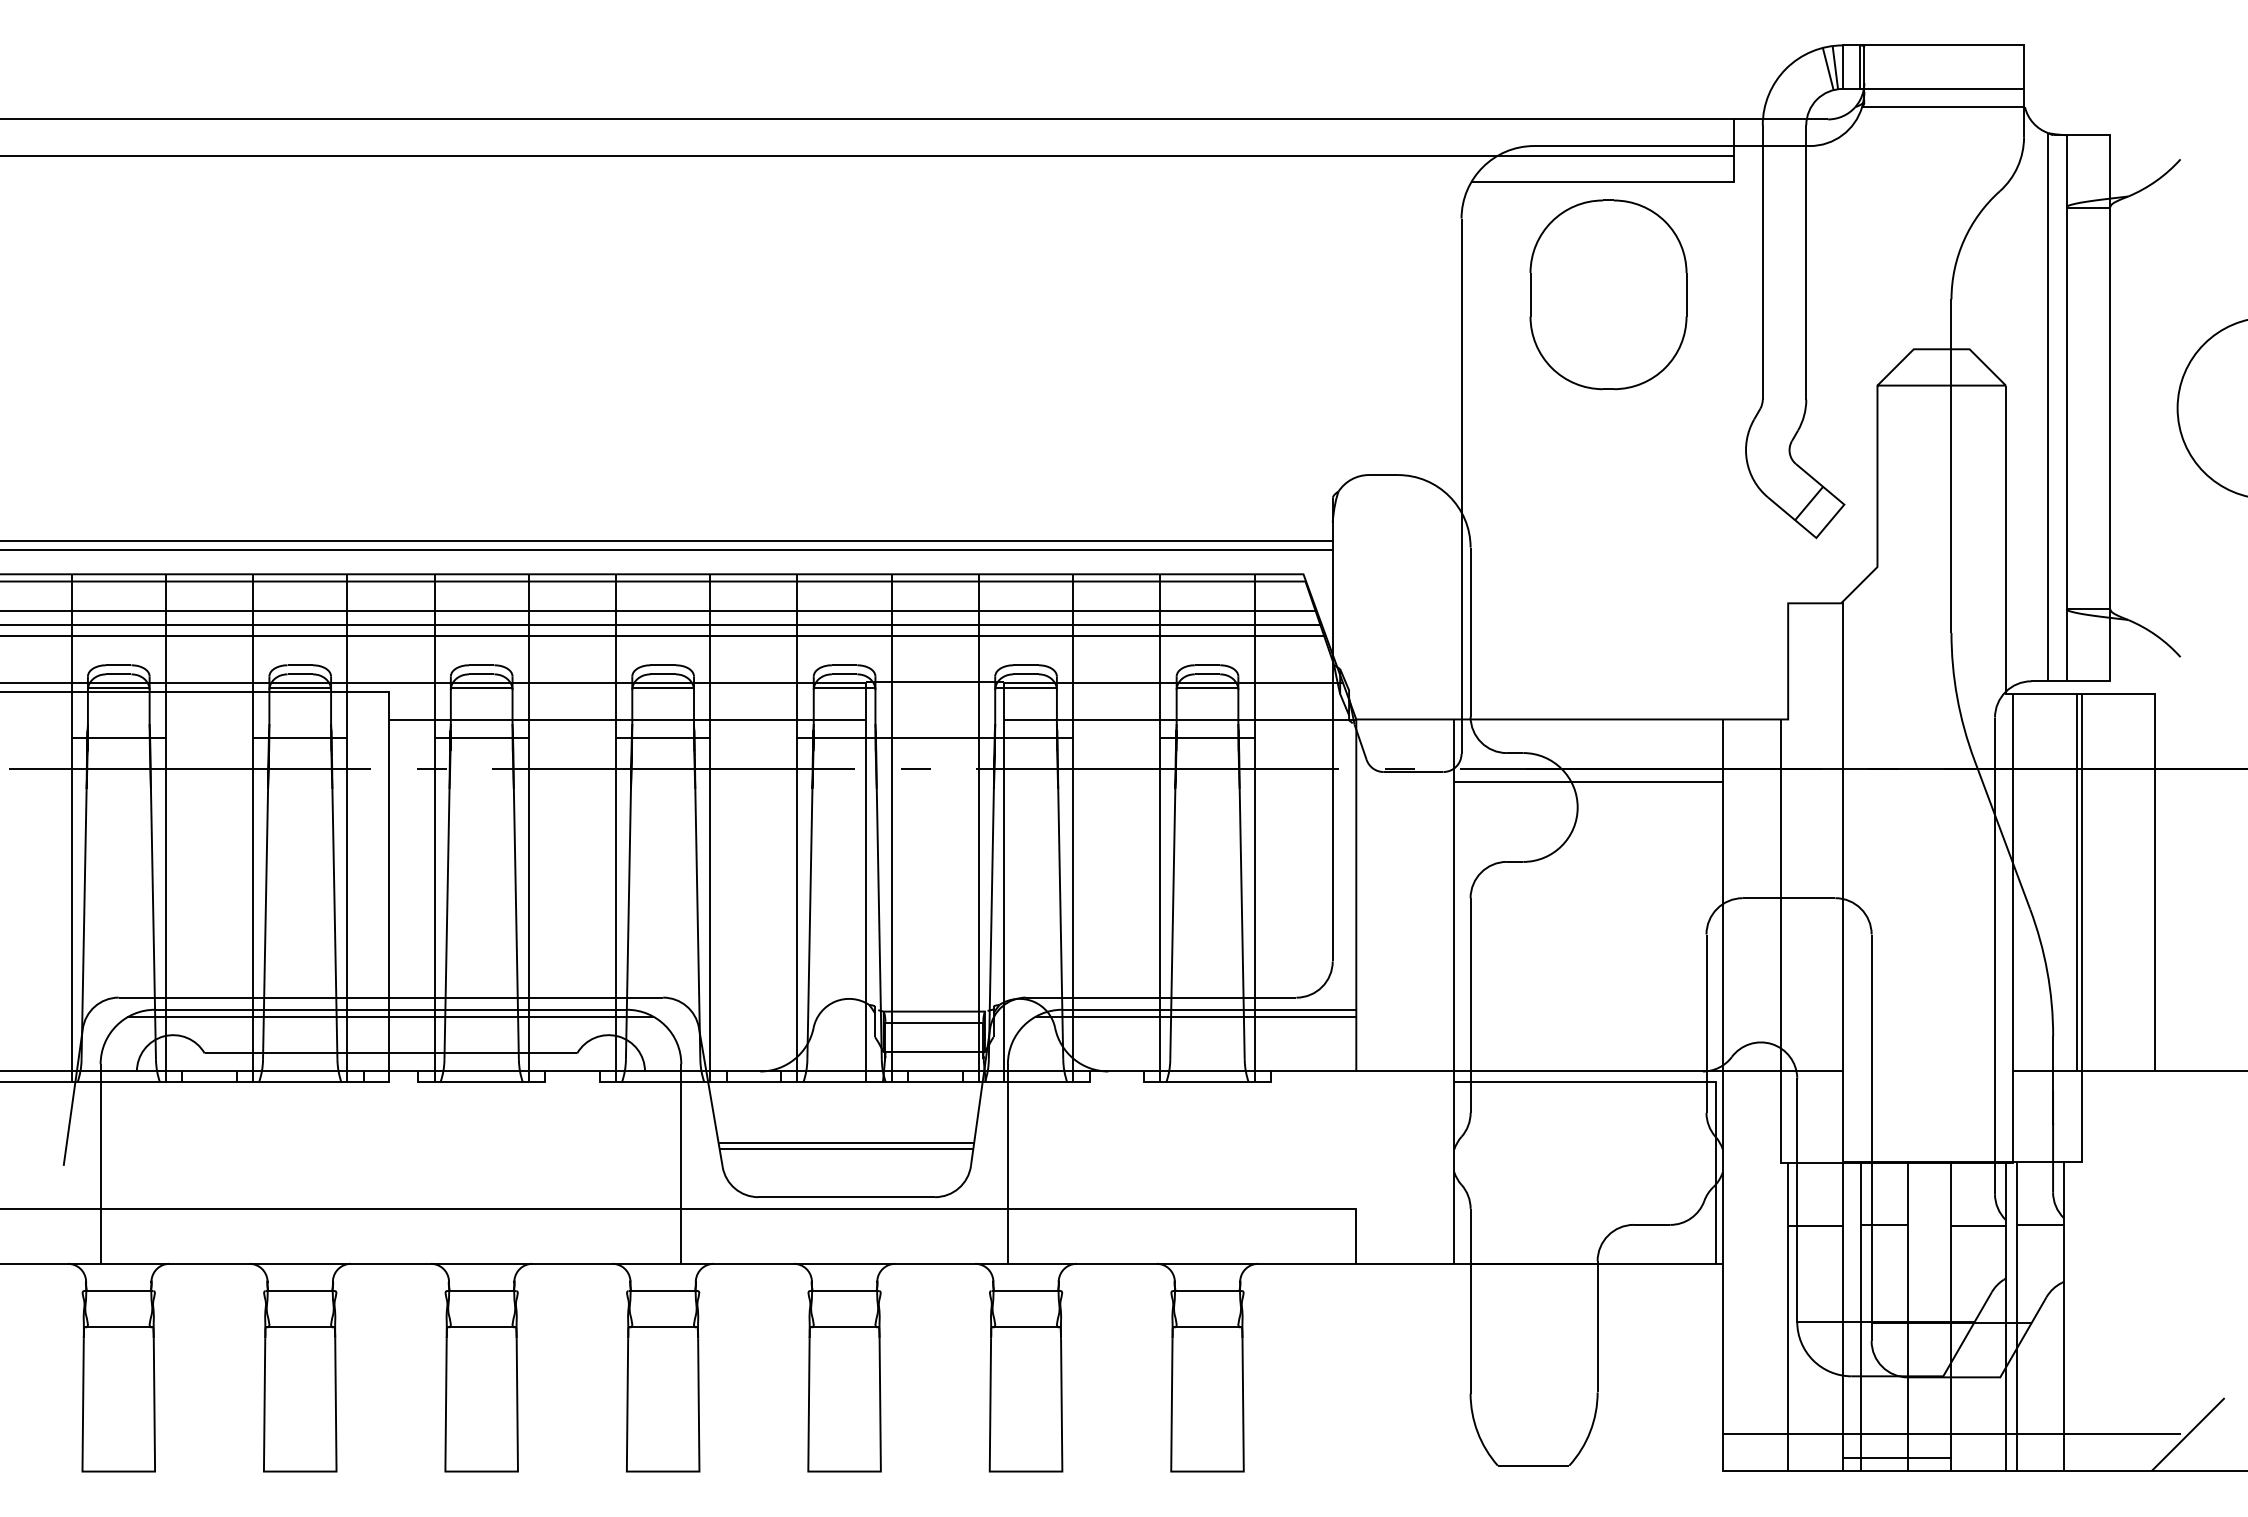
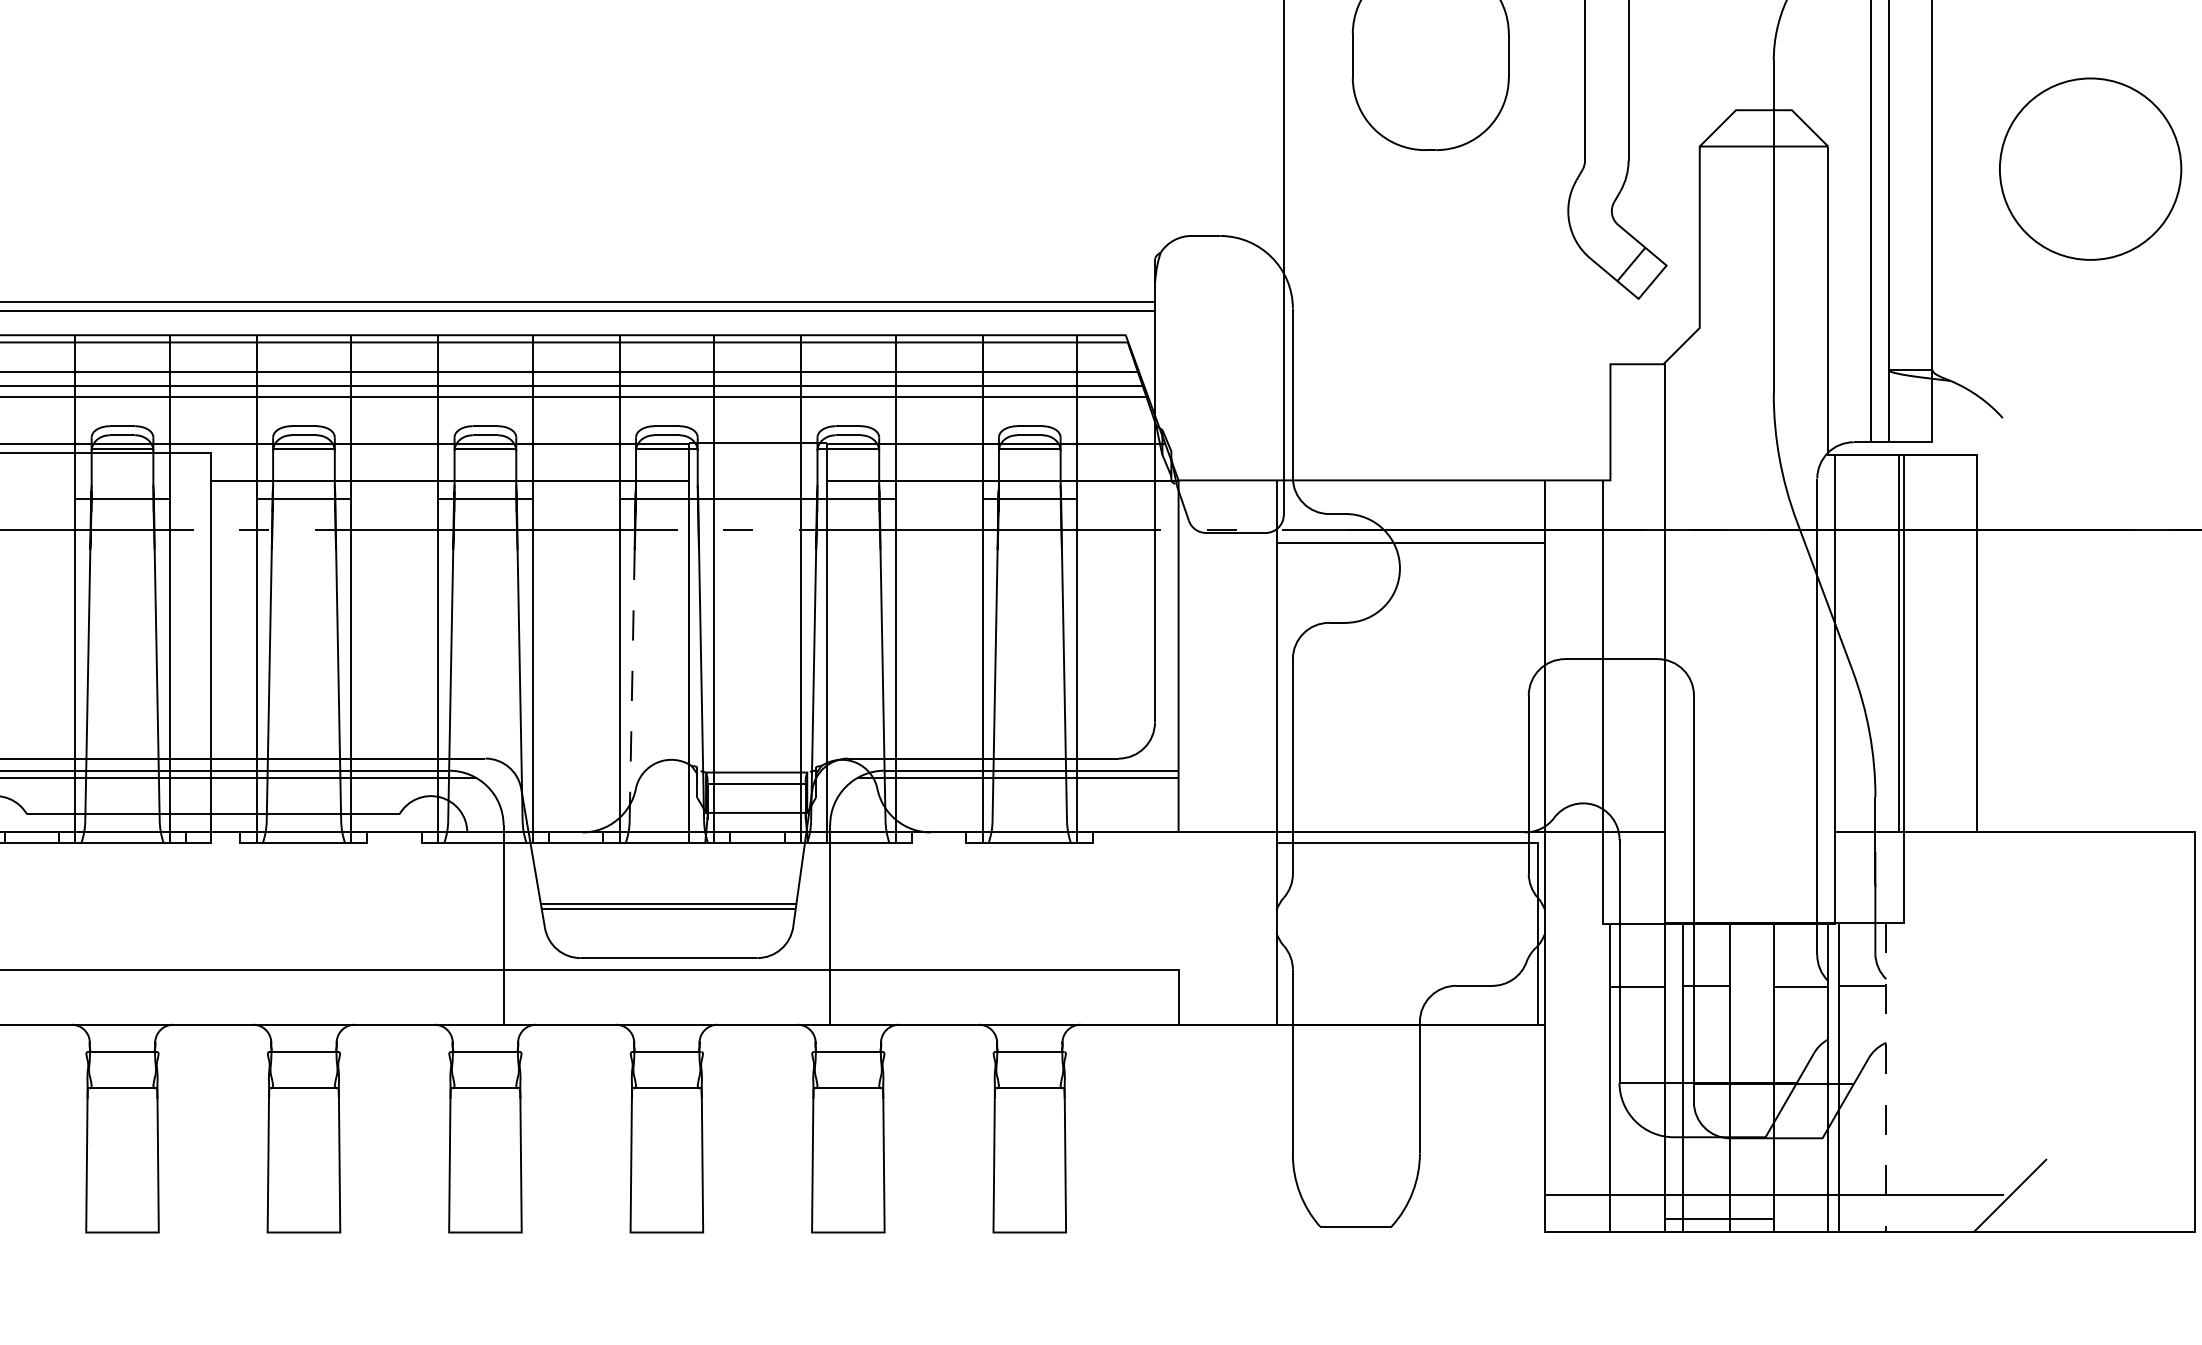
line: (809, 924) -> (631, 685), solid -> dashed
line: (2063, 1316) -> (1885, 1077), solid -> dashed

